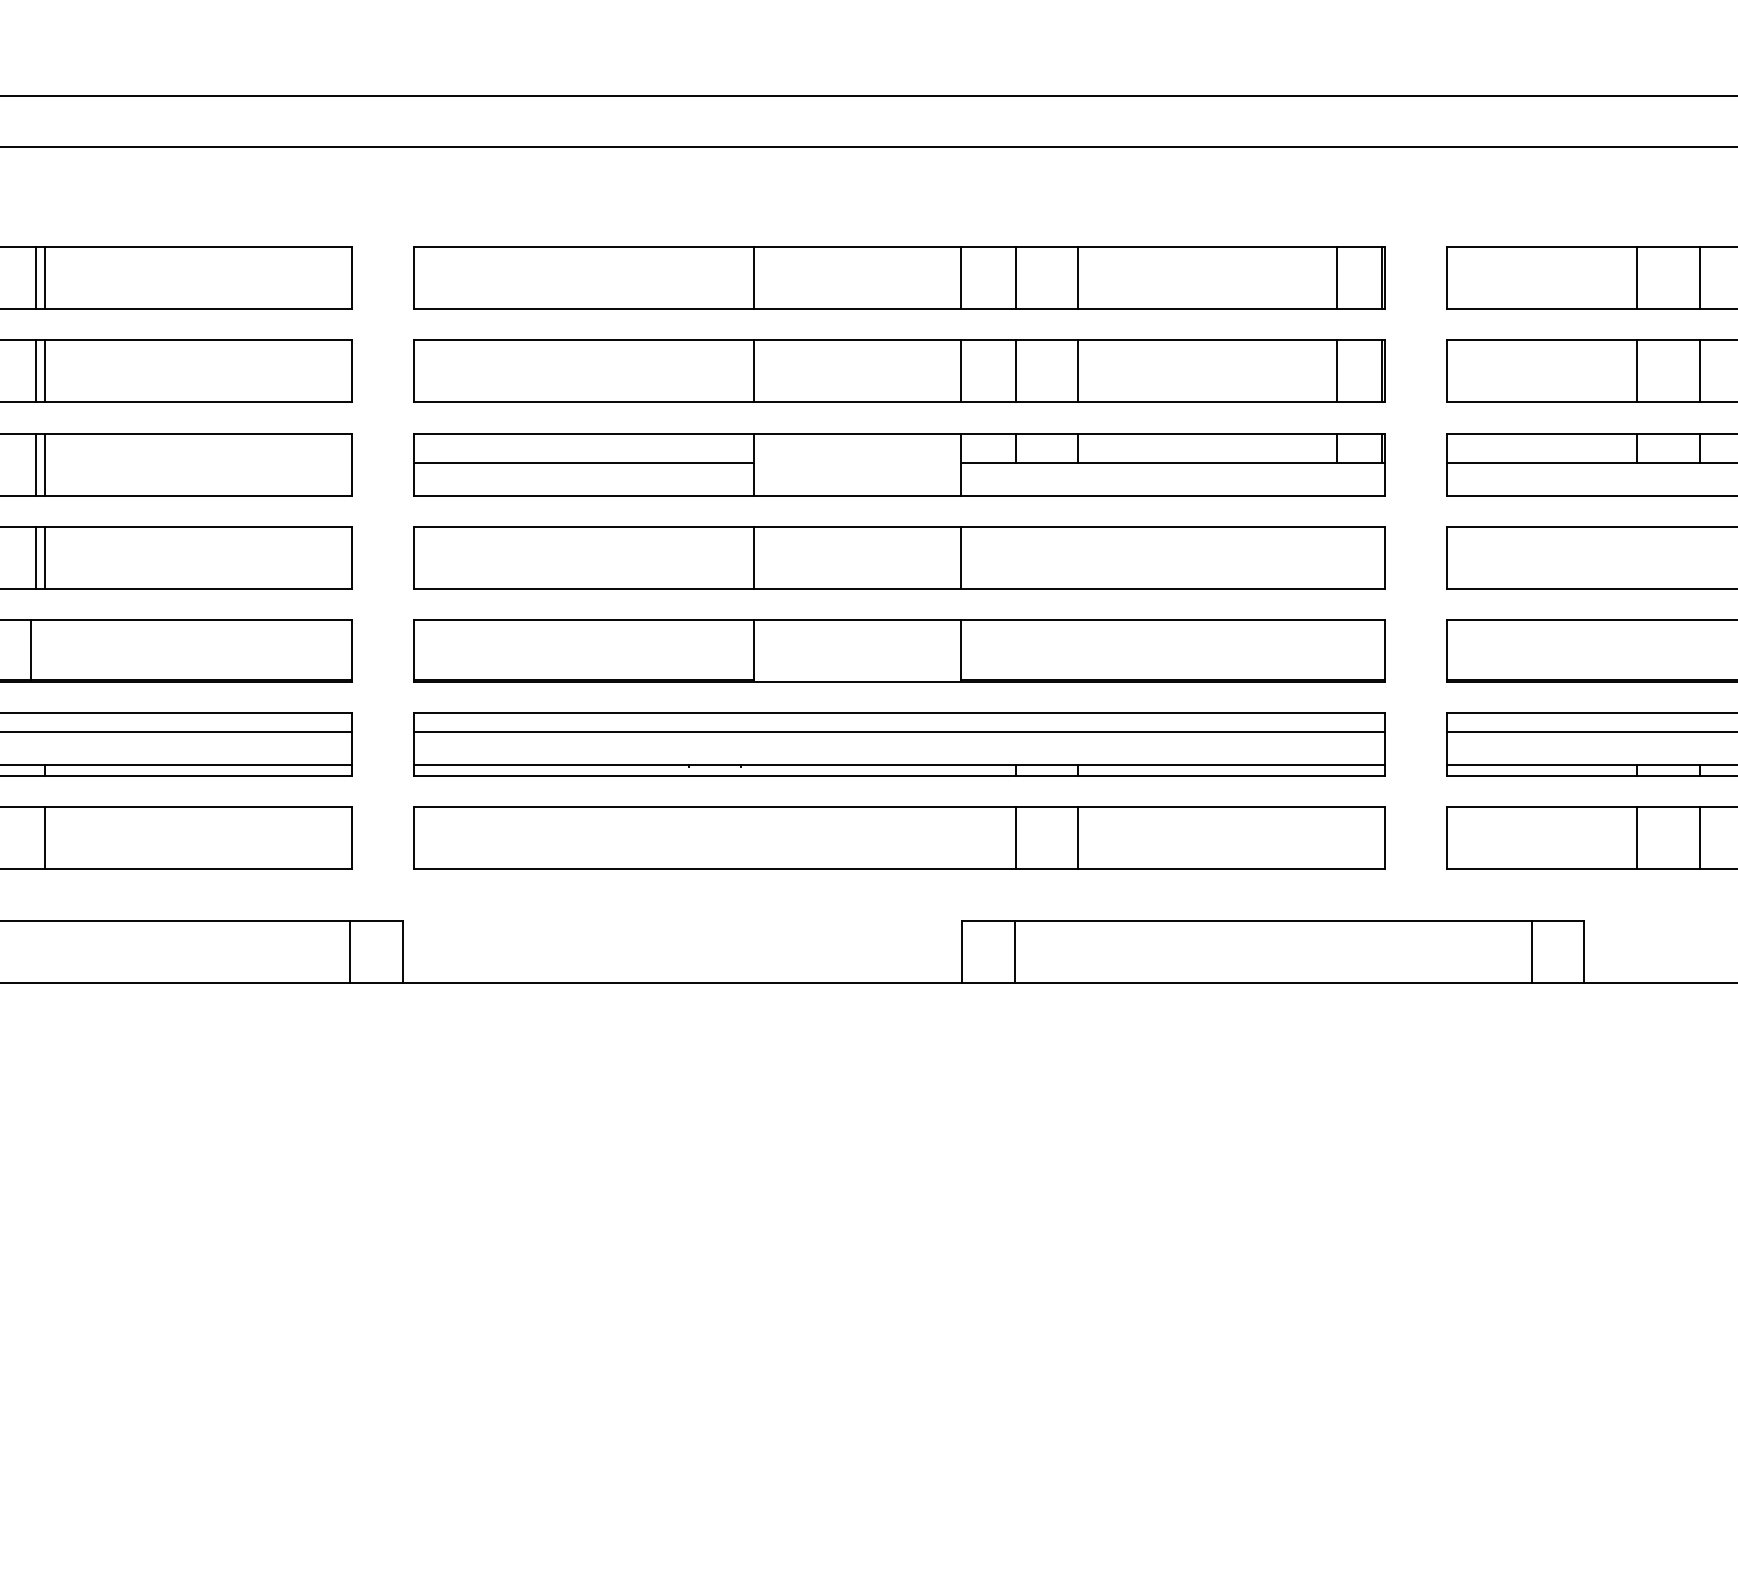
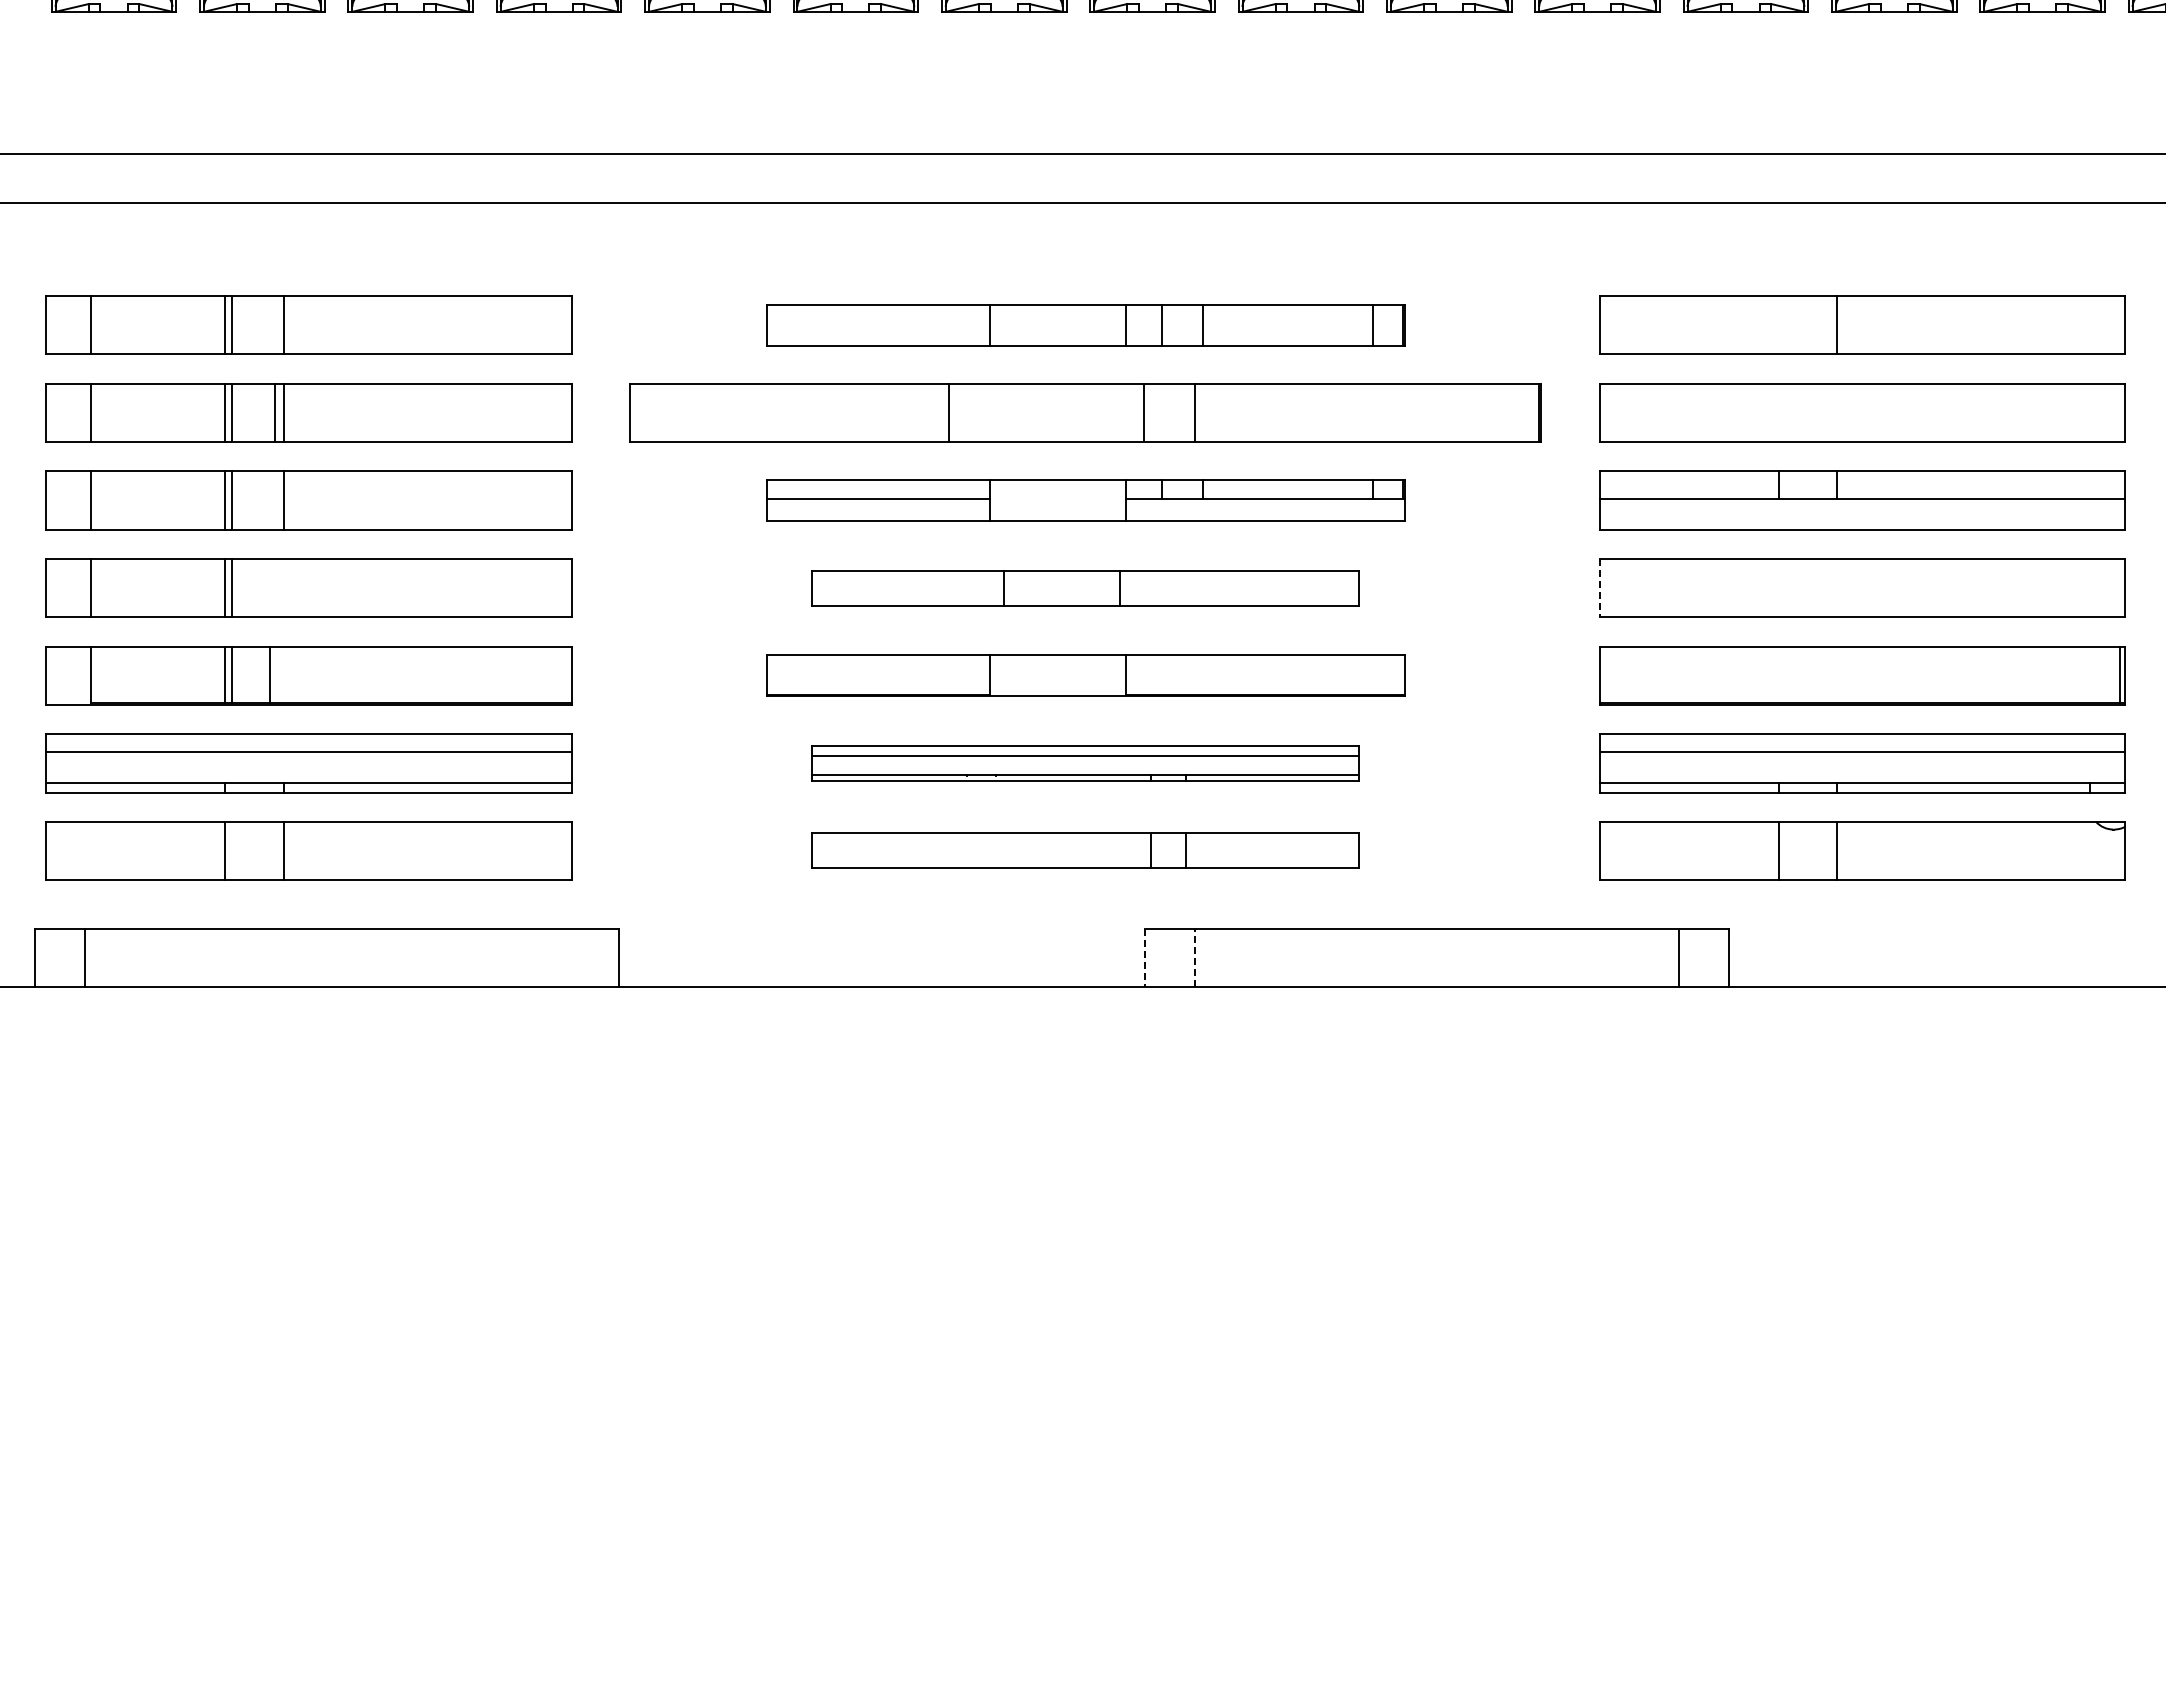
part: (899, 277) -> (1085, 324), size x0.7
line: (35, 278) -> (274, 325), removed
line: (1637, 278) -> (1778, 325), removed
line: (1078, 370) -> (1253, 412), removed
line: (1336, 370) -> (1496, 412), removed
line: (1637, 370) -> (1778, 412), removed
line: (1699, 370) -> (1837, 412), removed
line: (35, 464) -> (274, 500), removed
part: (899, 464) -> (1085, 500), size x0.7
line: (35, 557) -> (274, 587), removed
line: (45, 557) -> (283, 587), removed
part: (899, 557) -> (1085, 587), size x0.6
line: (1446, 558) -> (1599, 588), solid -> dashed
part: (899, 650) -> (1085, 675), size x0.7
part: (899, 744) -> (1085, 763), size x0.6
part: (899, 837) -> (1085, 850), size x0.6
line: (349, 951) -> (569, 957), removed
line: (1015, 951) -> (1194, 957), solid -> dashed
line: (961, 952) -> (1144, 958), solid -> dashed

